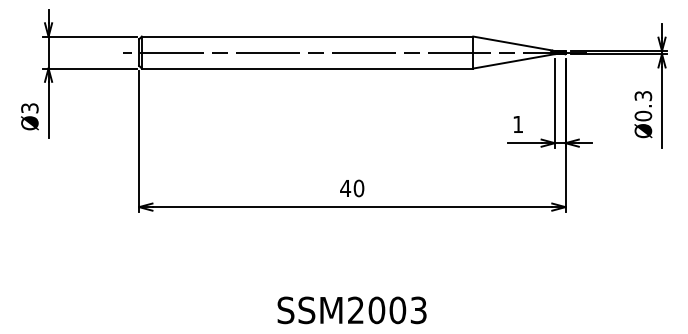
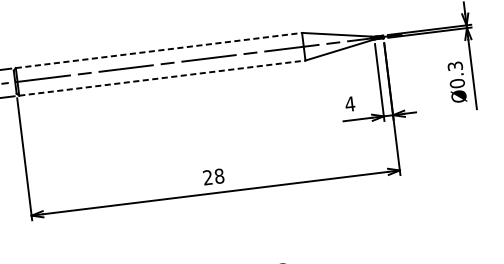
line: (307, 36) -> (158, 50), solid -> dashed
line: (307, 68) -> (162, 78), solid -> dashed
text: (517, 124) -> (349, 104), 1 -> 4
text: (352, 187) -> (213, 176), 40 -> 28

